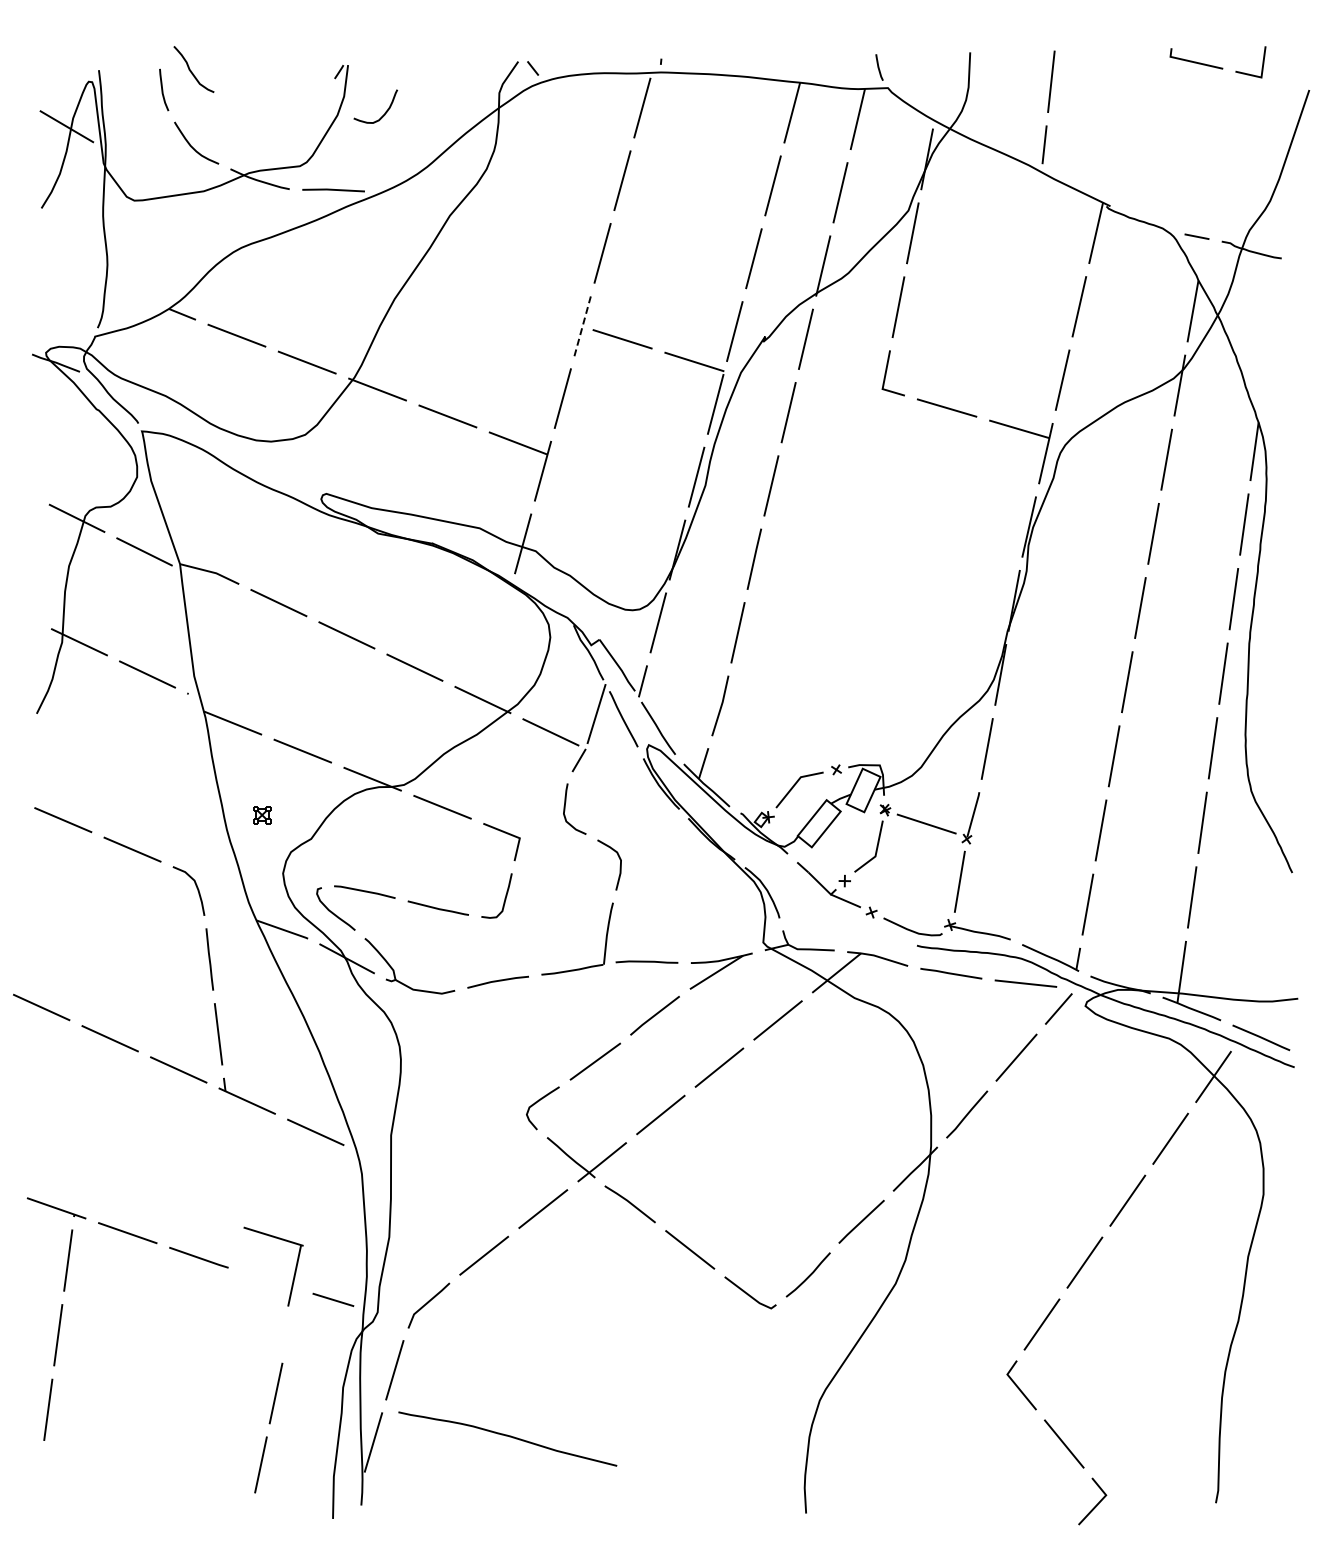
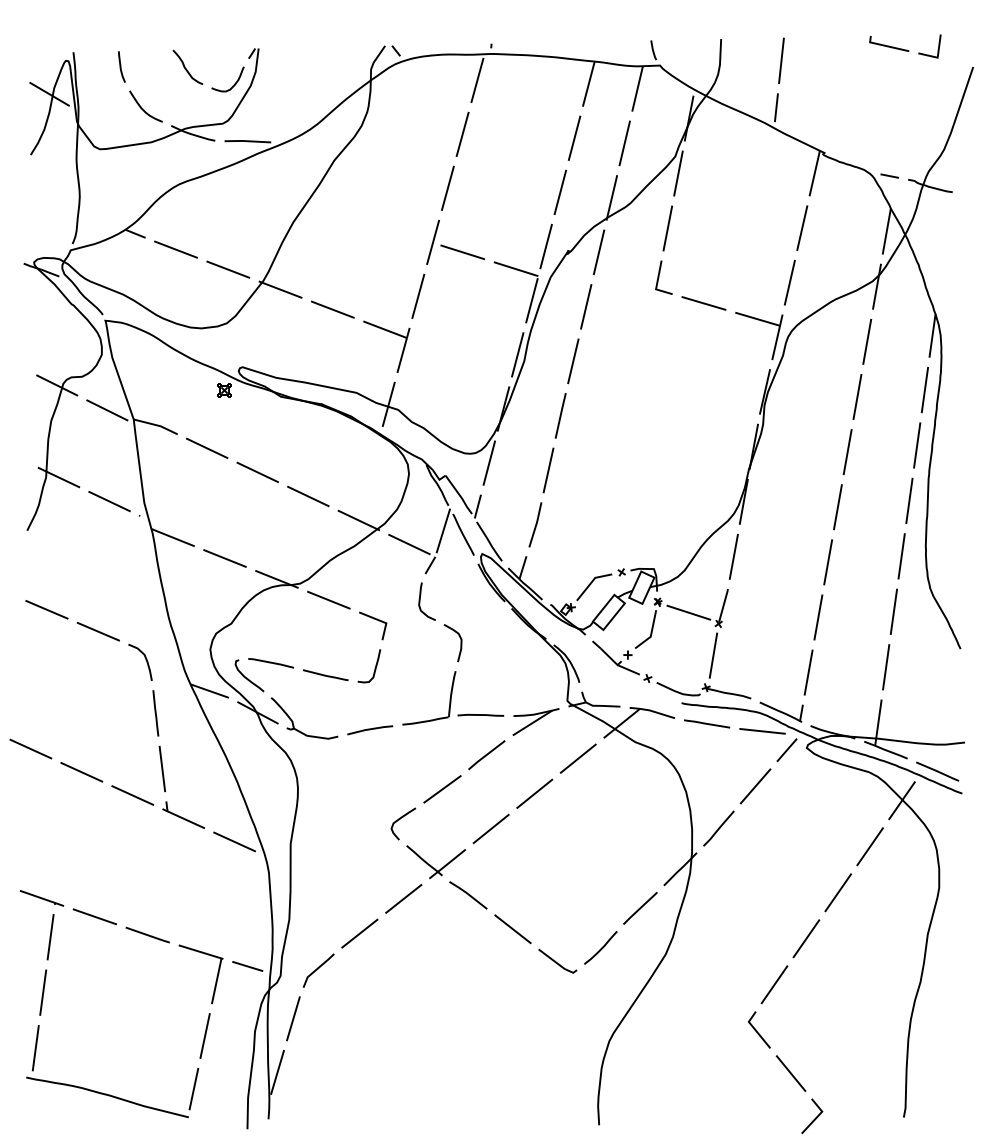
curve: (191, 70) -> (186, 68), moved
curve: (385, 111) -> (235, 82), moved
line: (582, 325) -> (432, 242), dashed -> solid
part: (262, 815) -> (224, 390), moved
part: (294, 1270) -> (216, 977), moved
curve: (507, 1436) -> (107, 1095), moved

